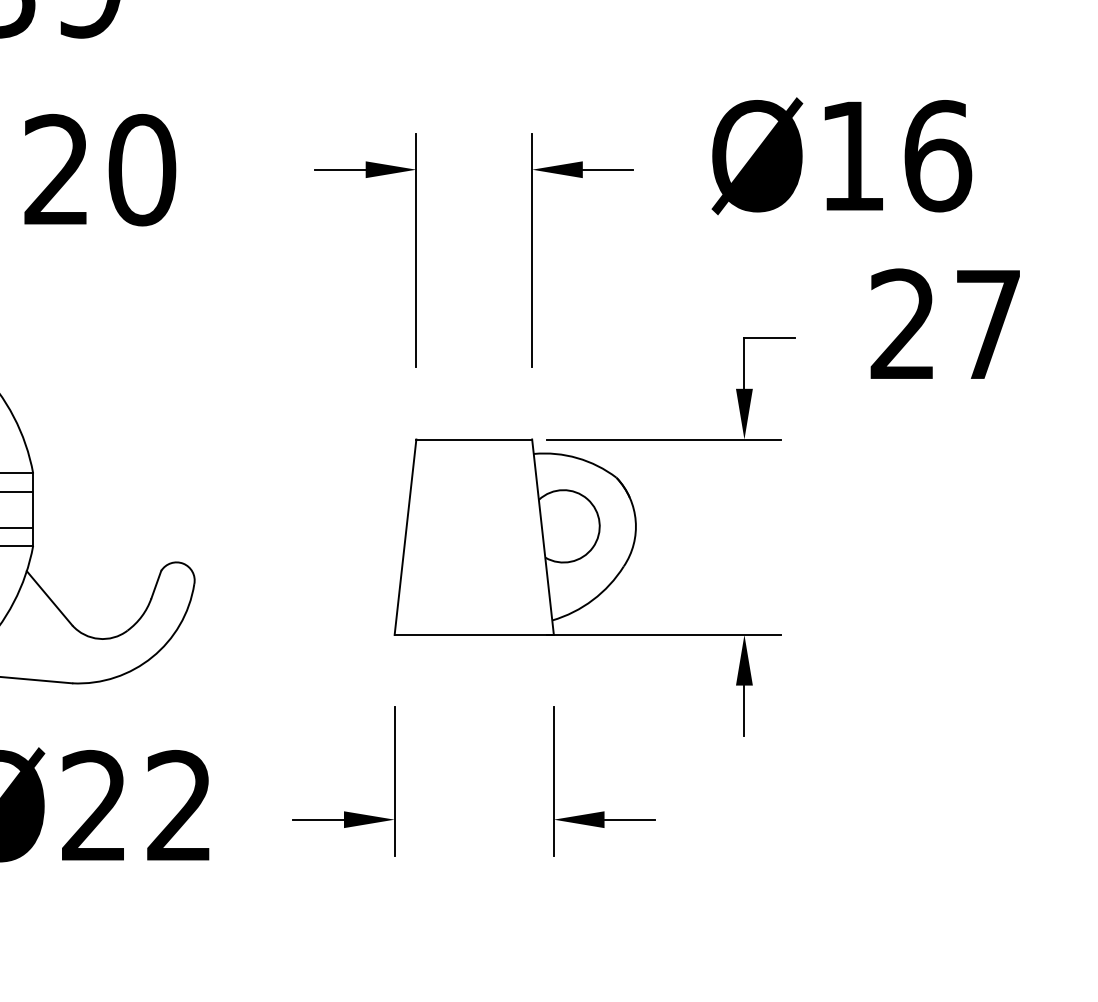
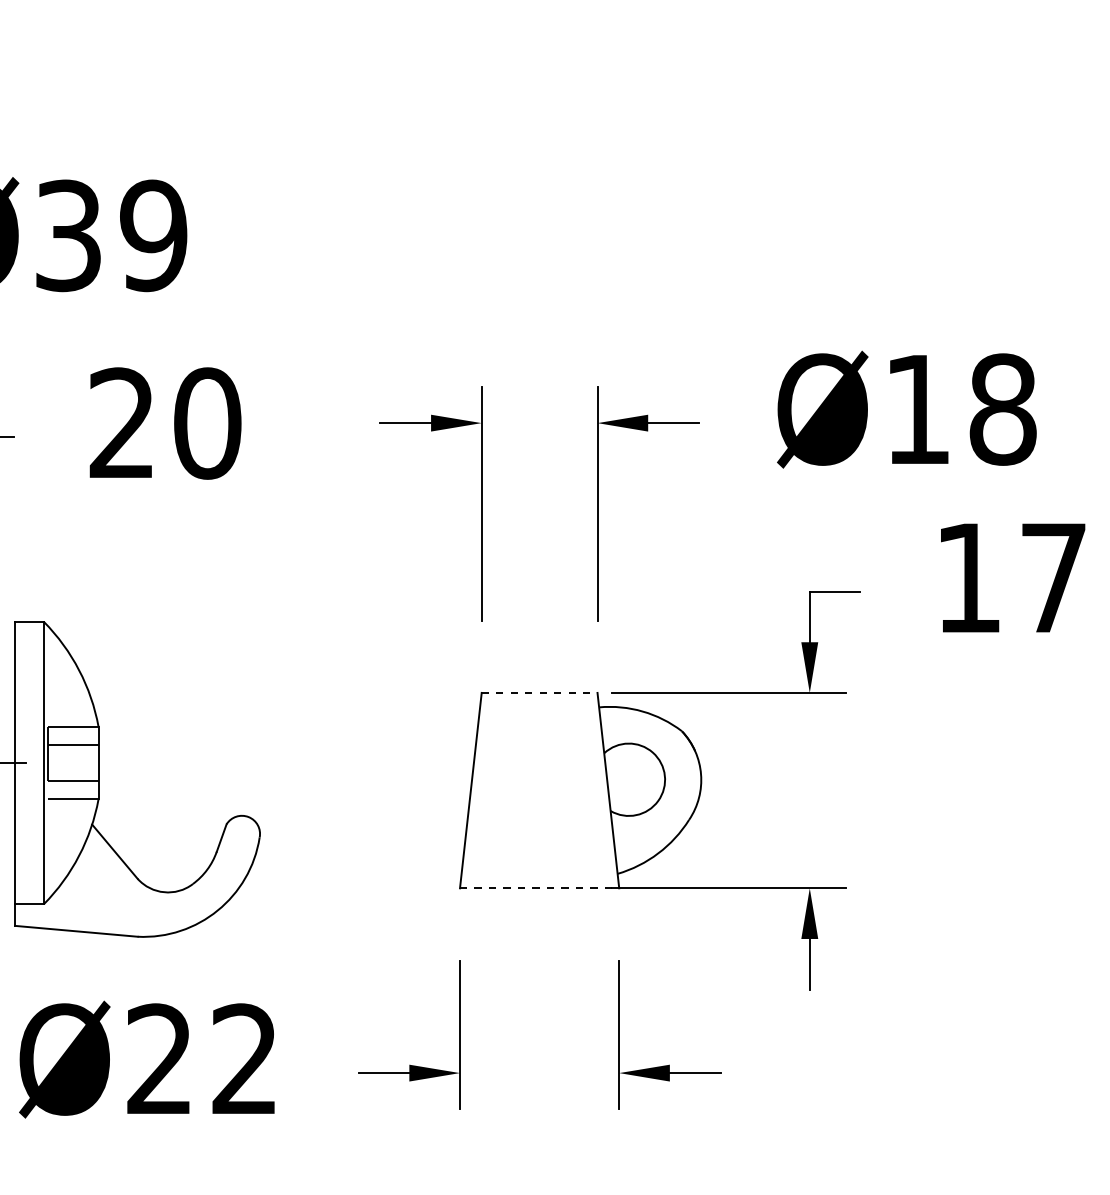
text: (938, 156) -> (1003, 409), Ø16 -> Ø18
text: (902, 323) -> (967, 576), 27 -> 17
line: (474, 439) -> (539, 692), solid -> dashed
line: (474, 635) -> (539, 888), solid -> dashed

